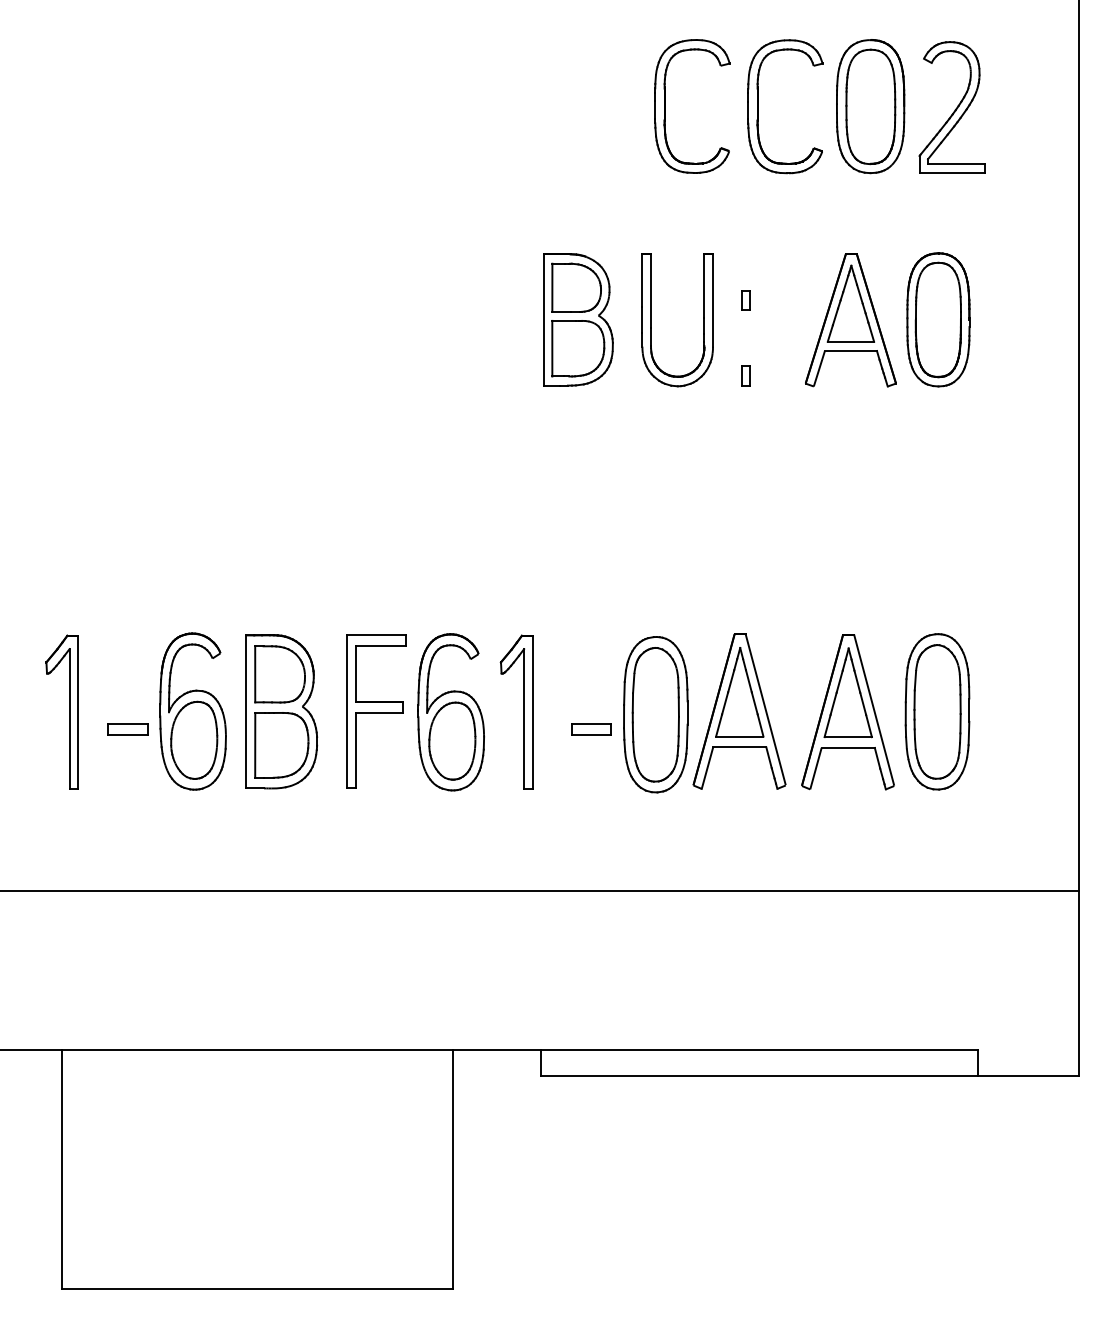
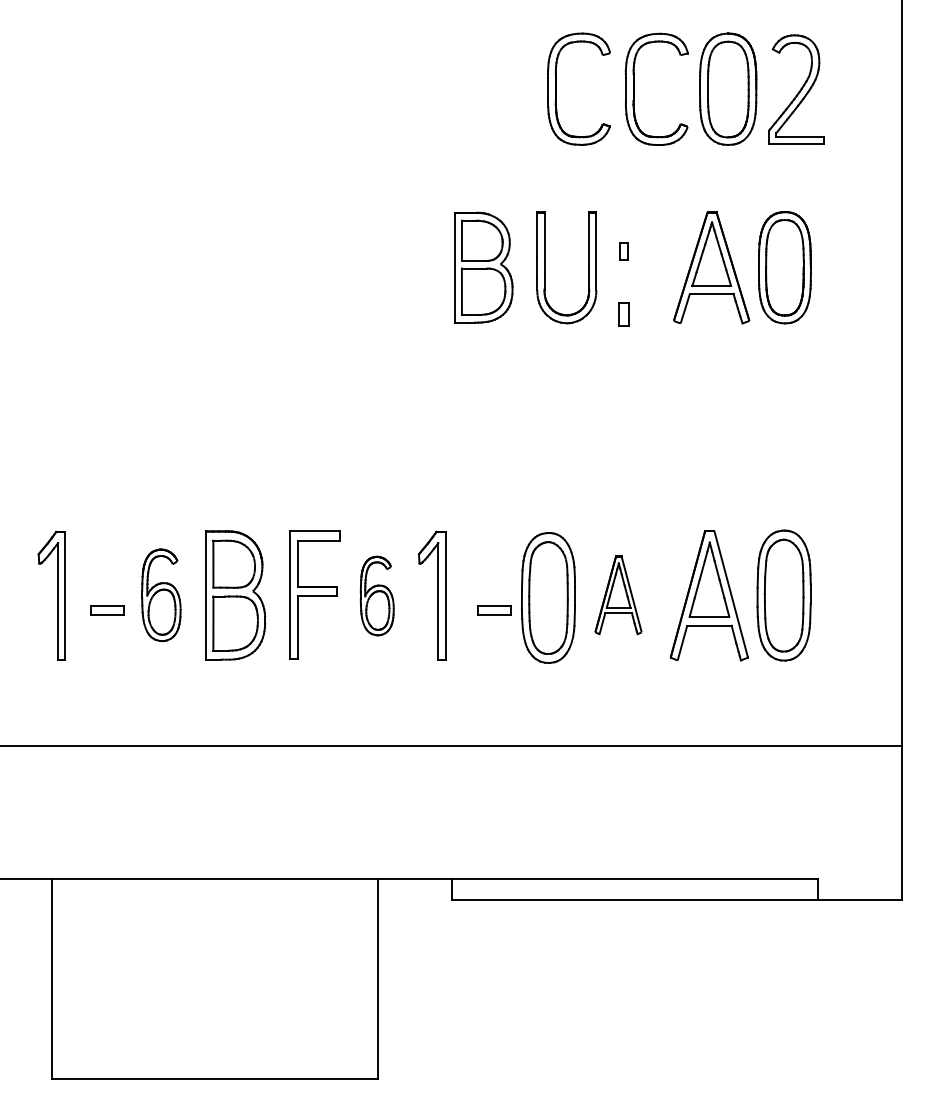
part: (745, 375) -> (623, 314), size x1.4
part: (192, 711) -> (160, 595), size x0.7
part: (739, 711) -> (618, 595), size x0.6
part: (450, 712) -> (376, 596), size x0.6

